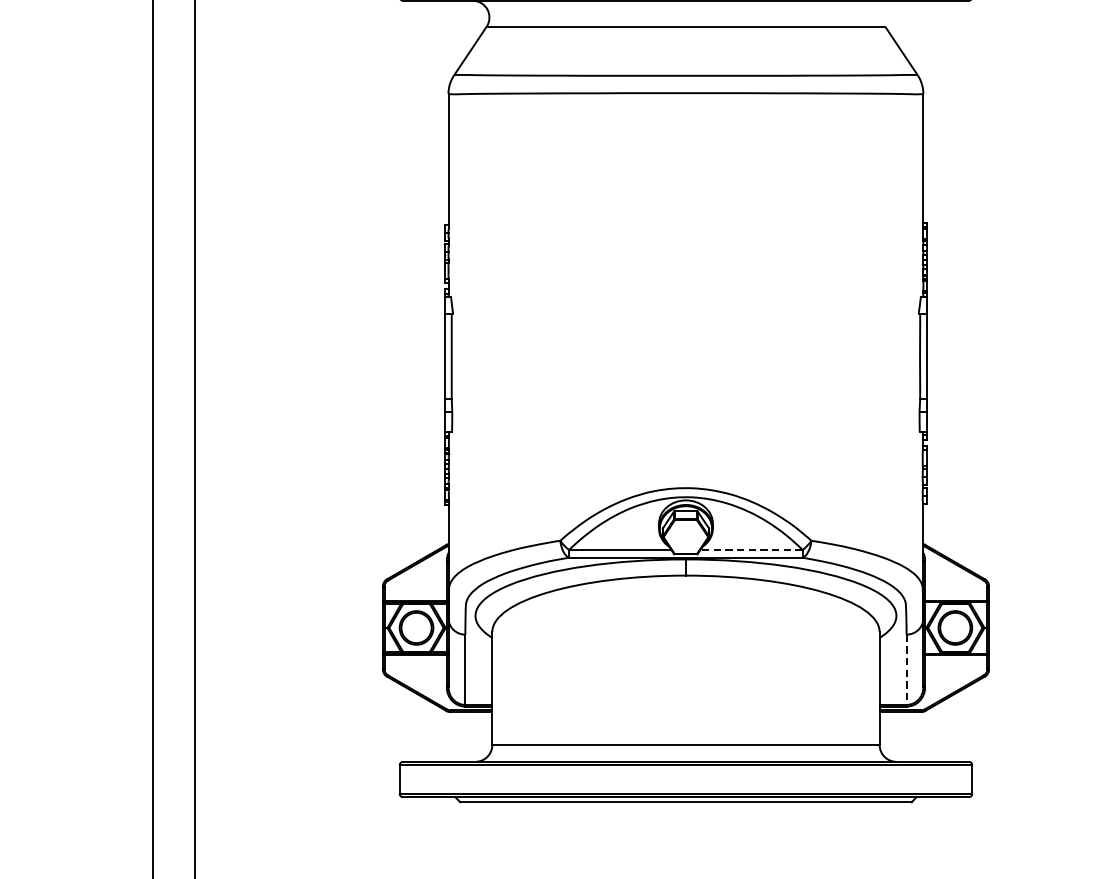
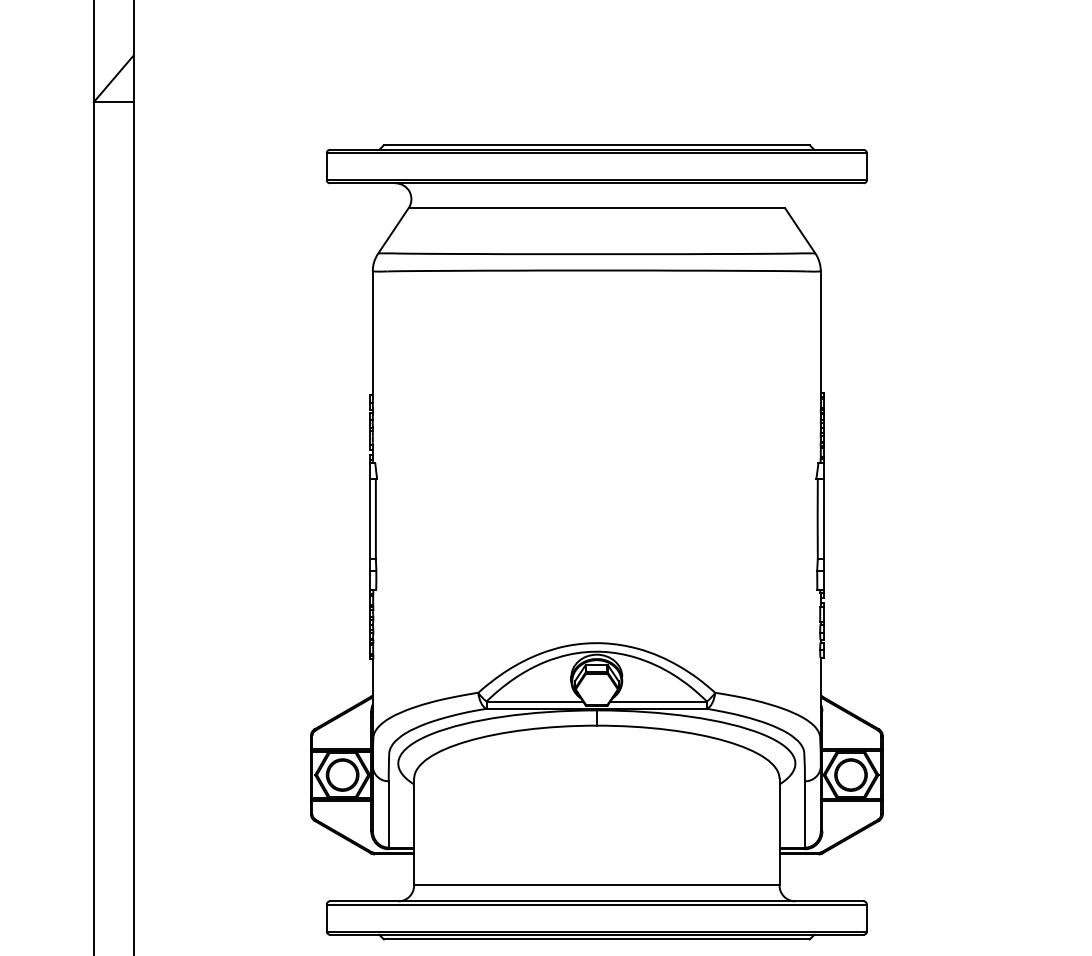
line: (751, 549) -> (658, 701), dashed -> solid
line: (906, 670) -> (804, 815), dashed -> solid

